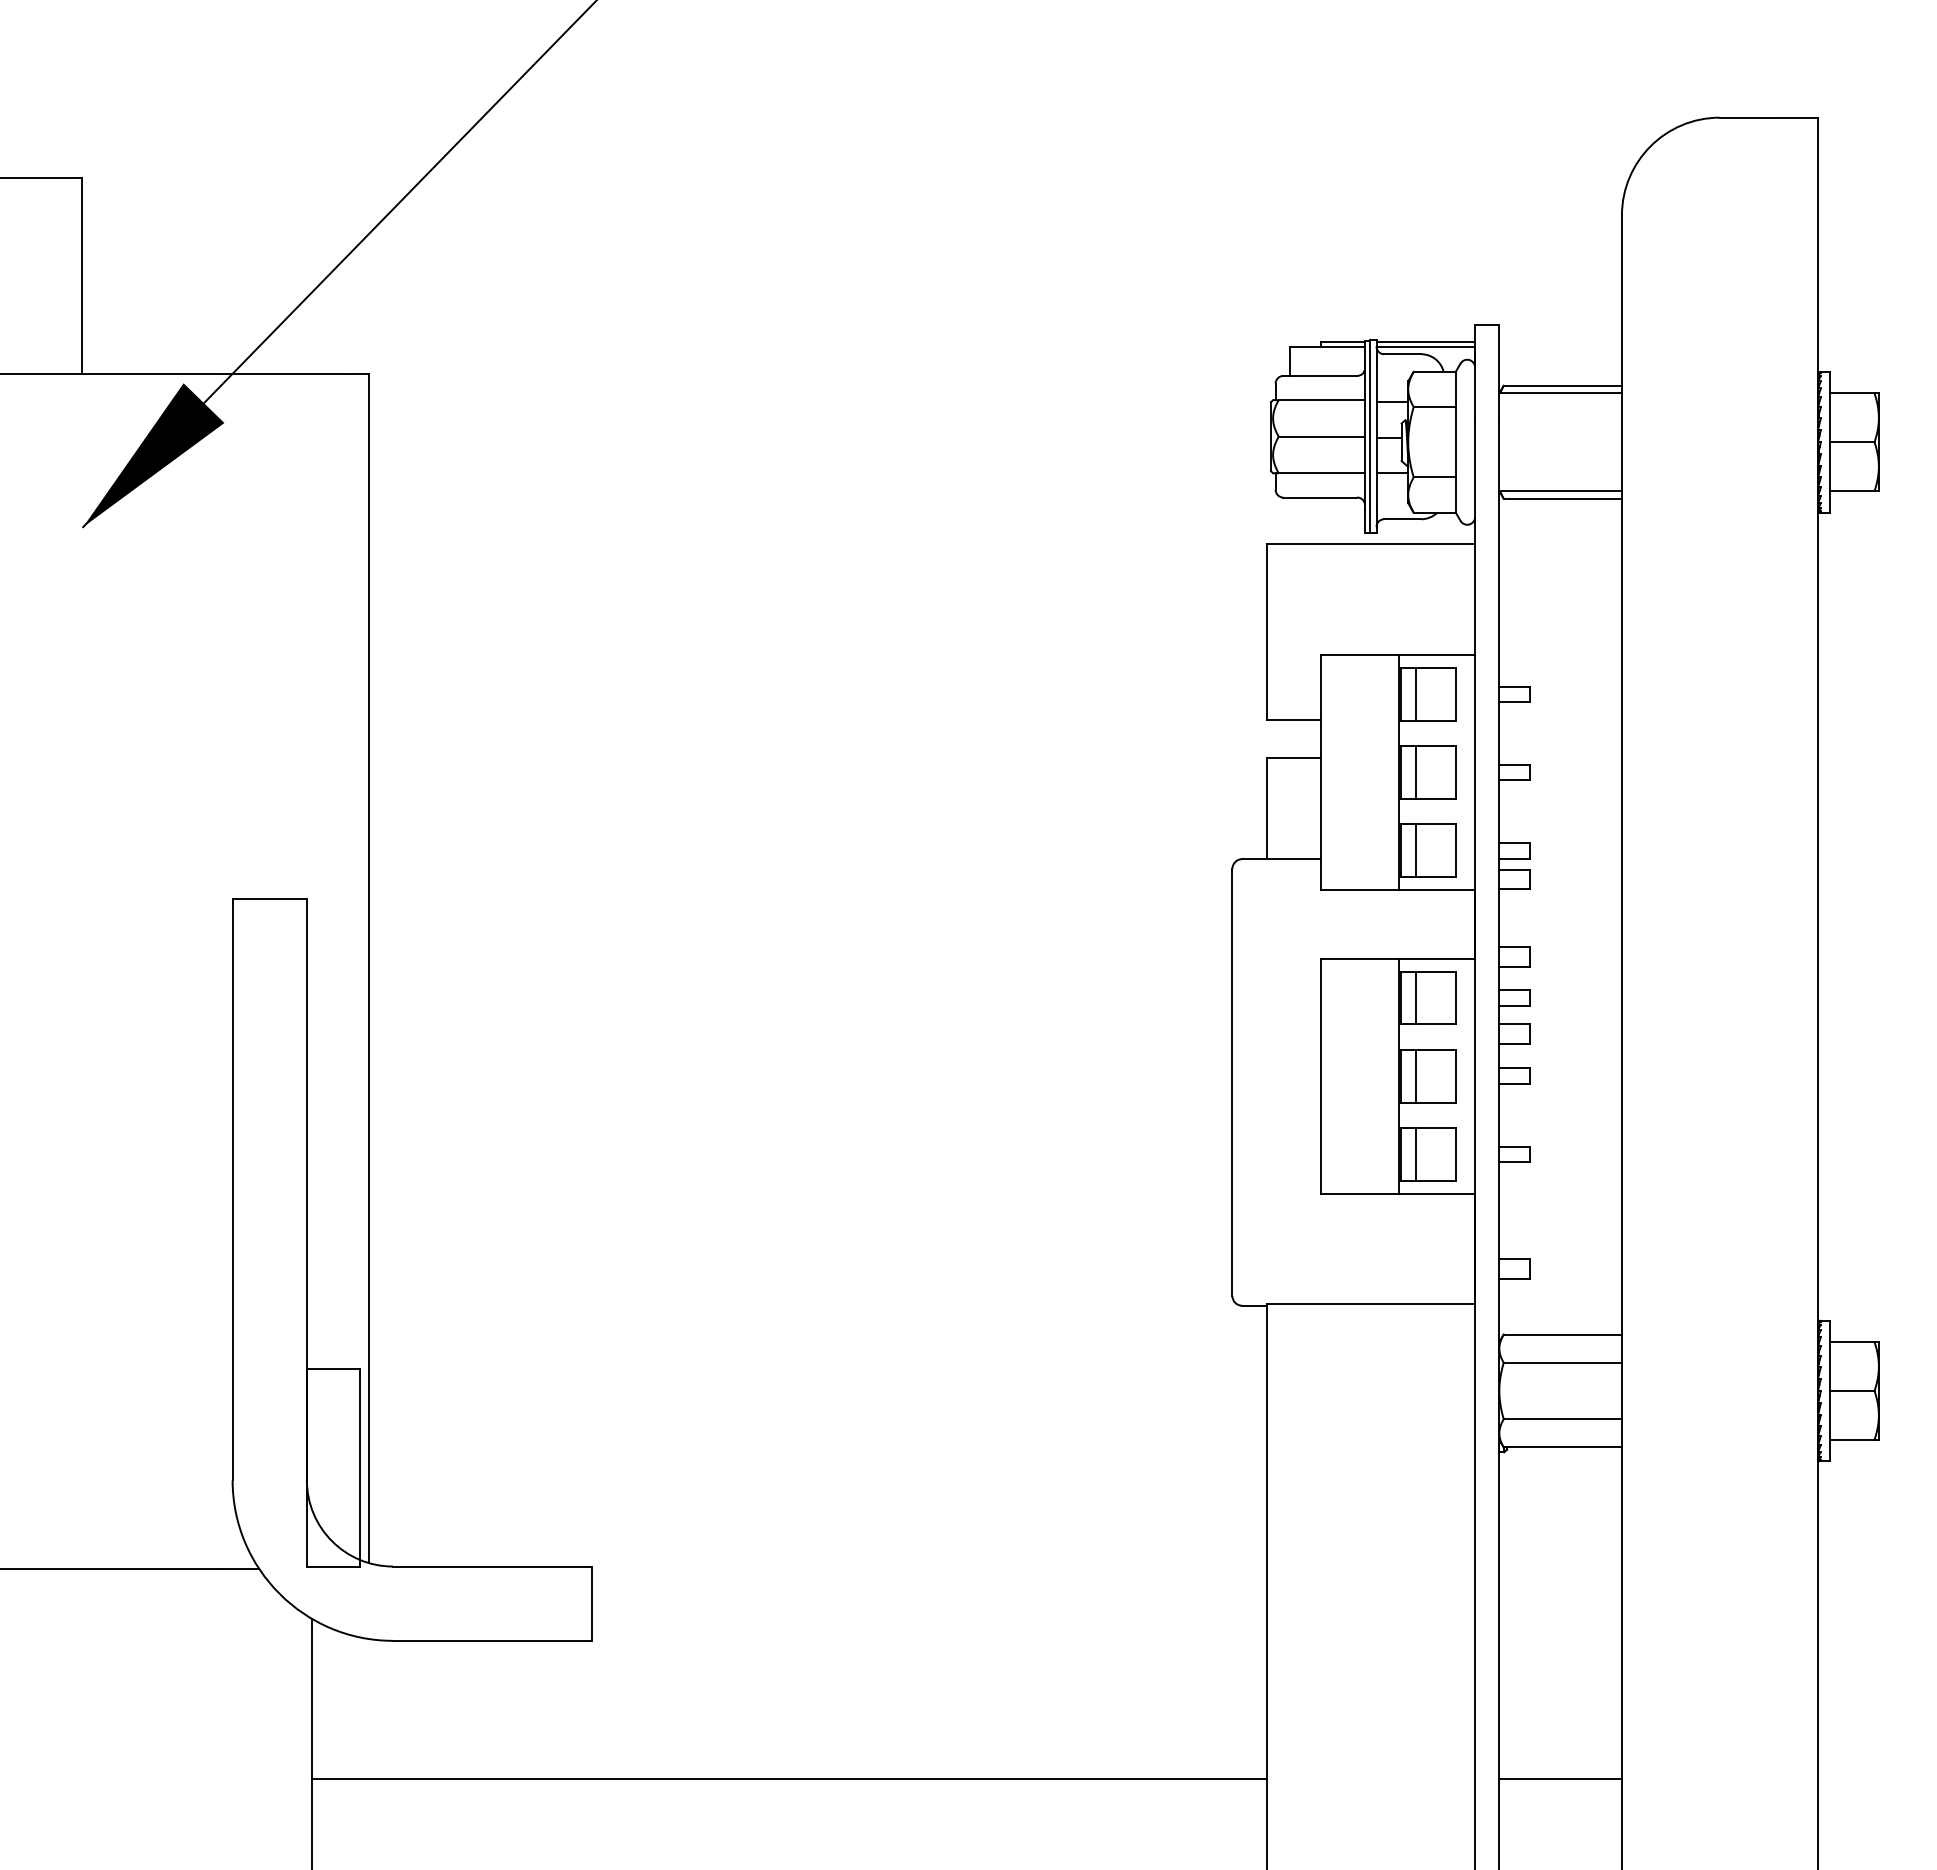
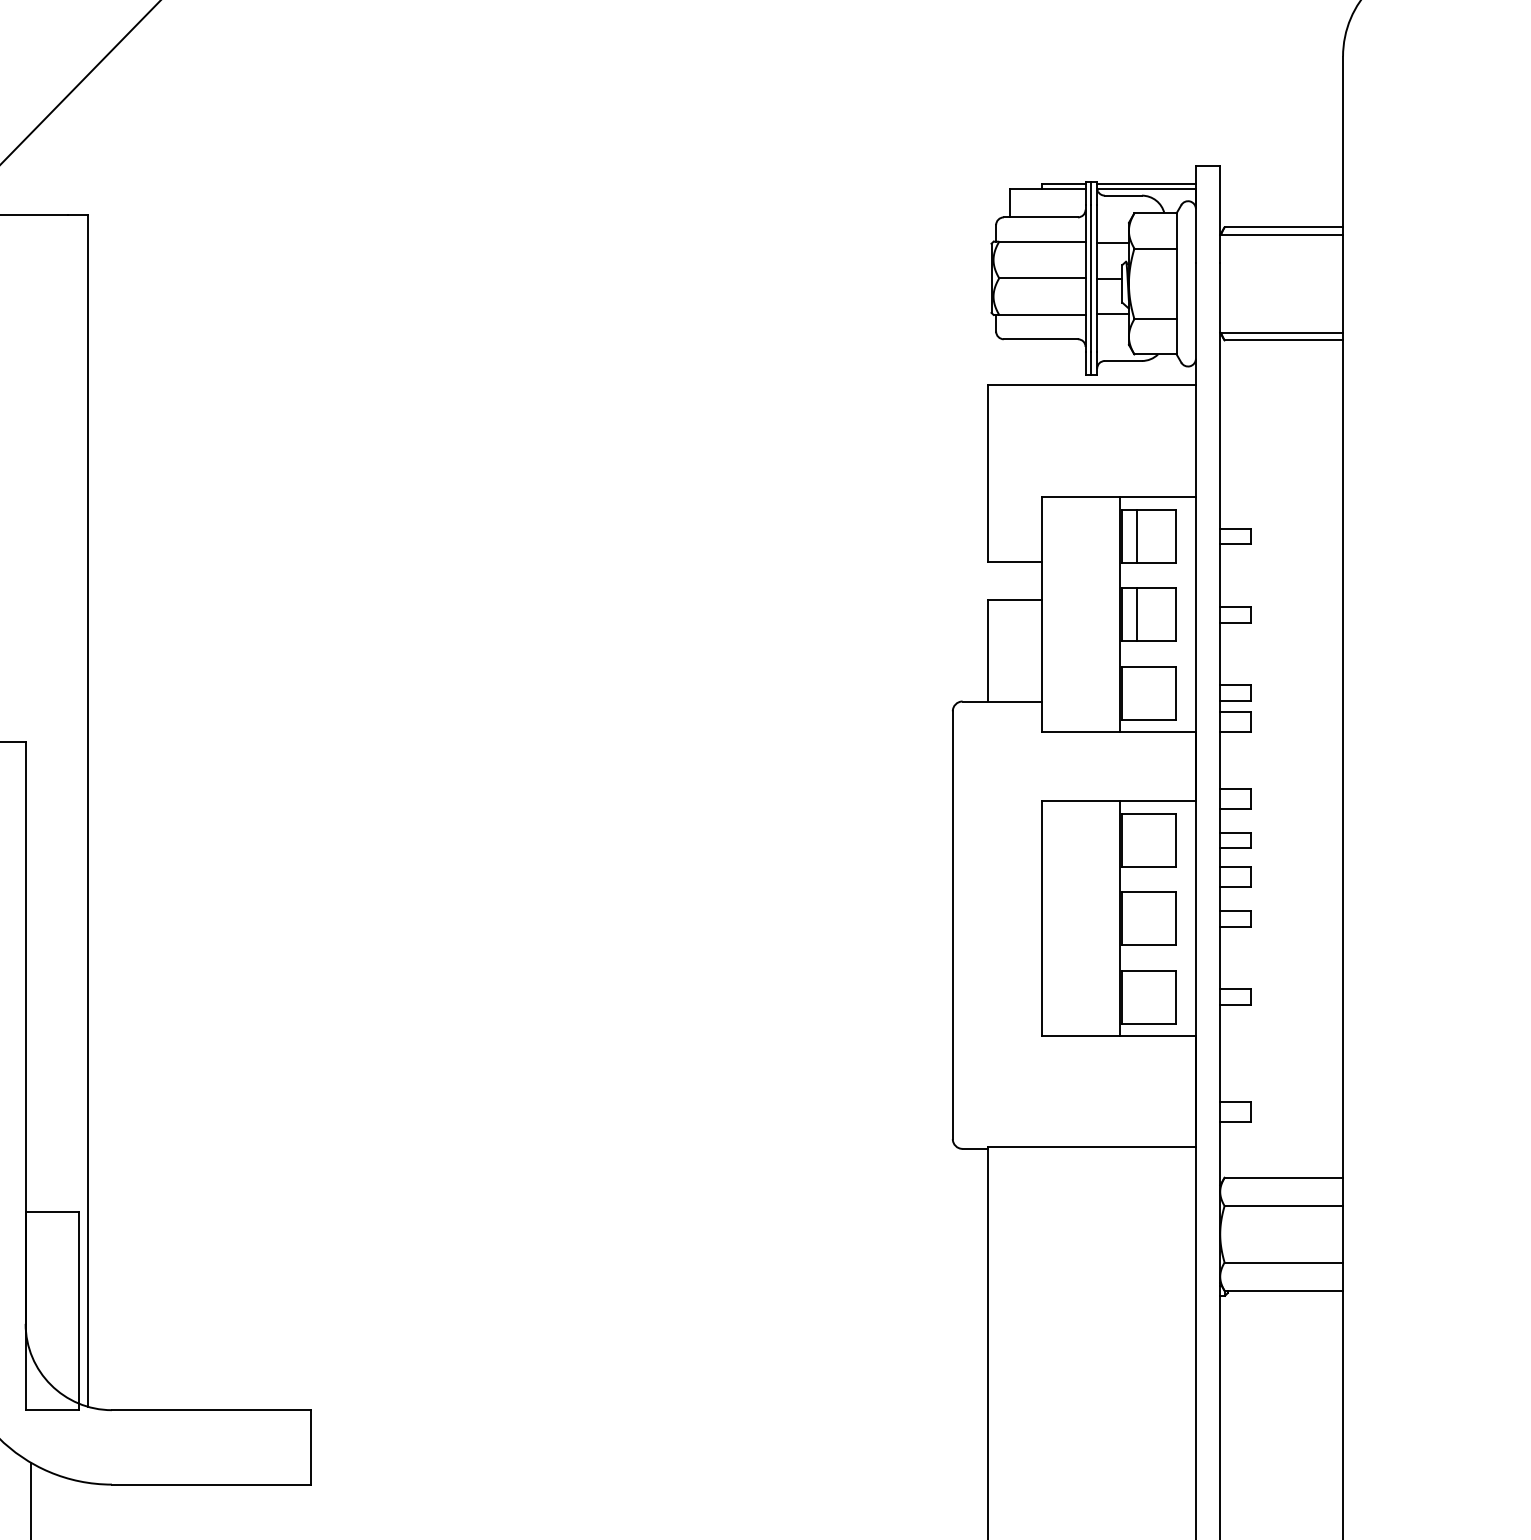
line: (1416, 850) -> (1137, 692), removed
line: (1416, 997) -> (1137, 840), removed
line: (1416, 1075) -> (1137, 918), removed
line: (1416, 1154) -> (1137, 997), removed

